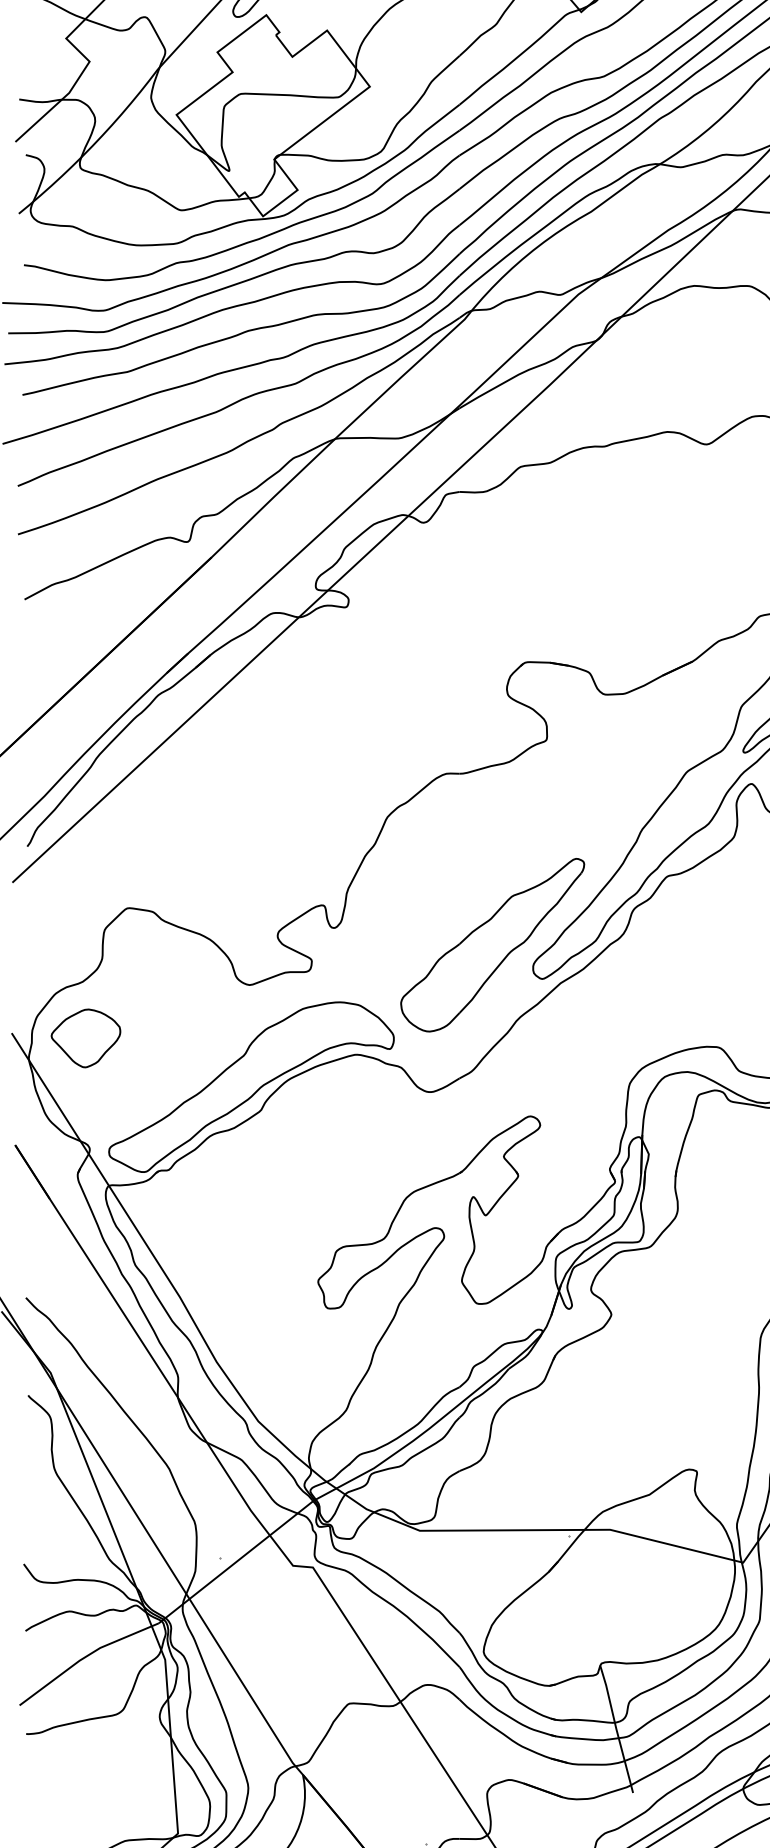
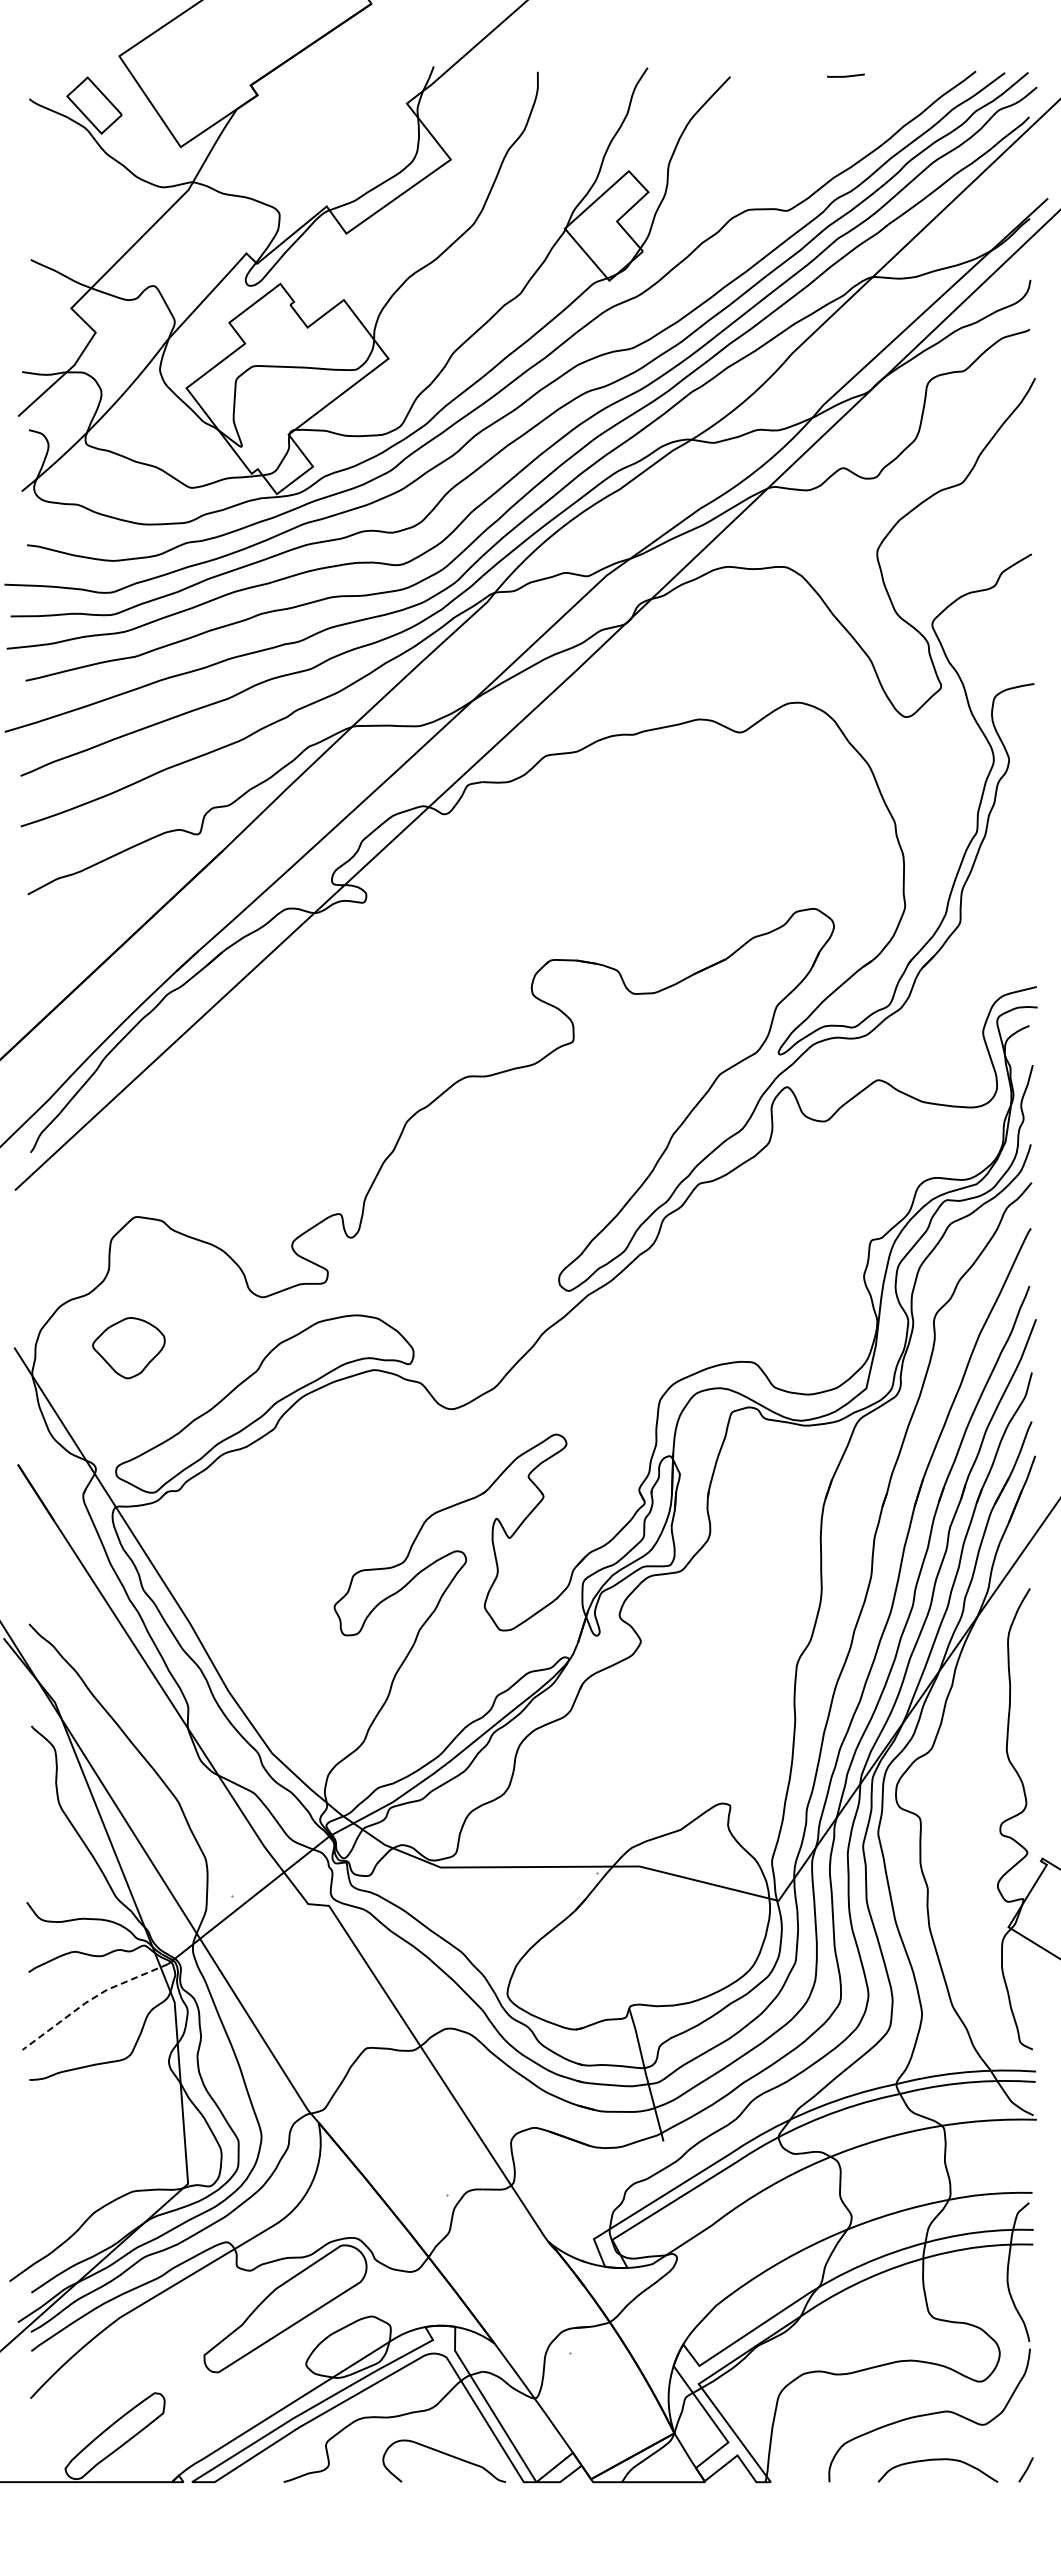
part: (492, 945) -> (516, 1255), removed
part: (85, 1038) -> (128, 1348), moved
line: (85, 1657) -> (91, 1999), solid -> dashed

